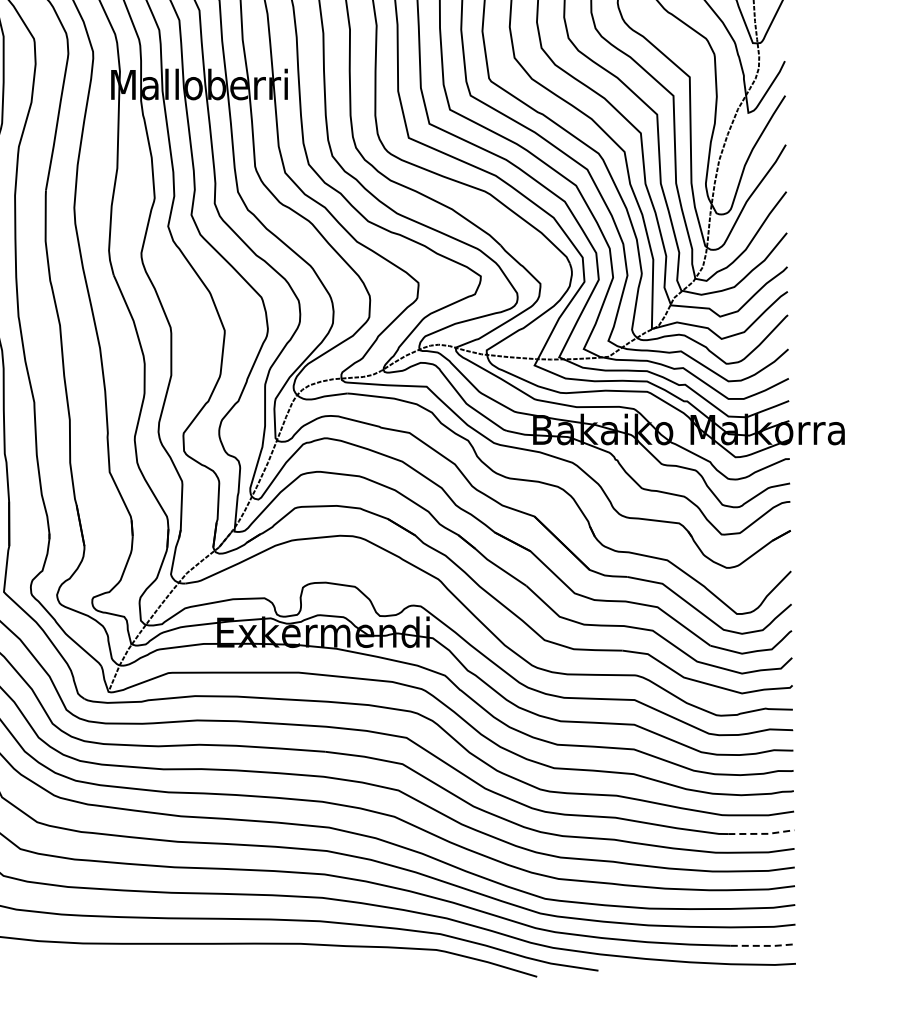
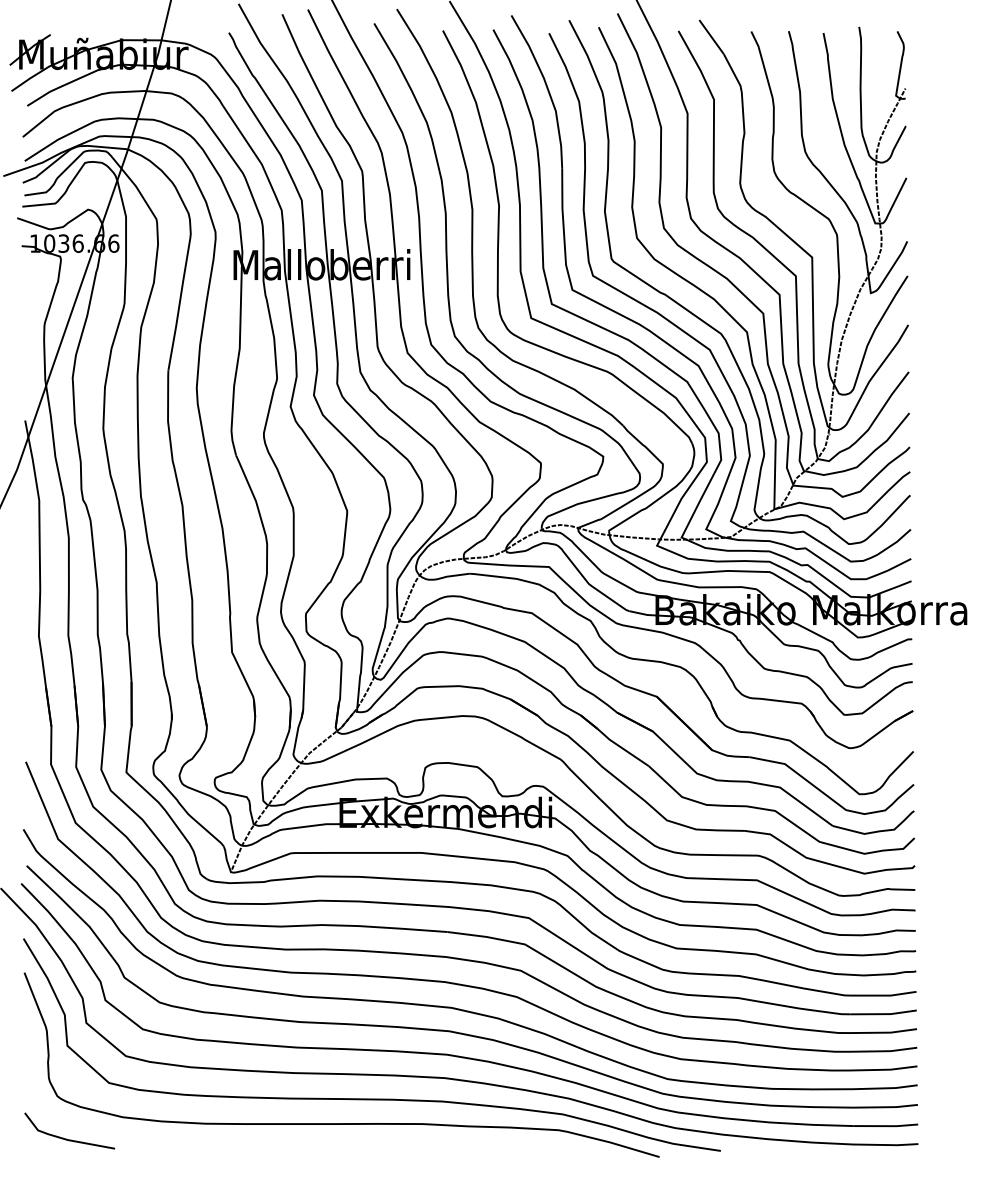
line: (763, 834) -> (885, 1014), dashed -> solid
line: (764, 946) -> (886, 1126), dashed -> solid

